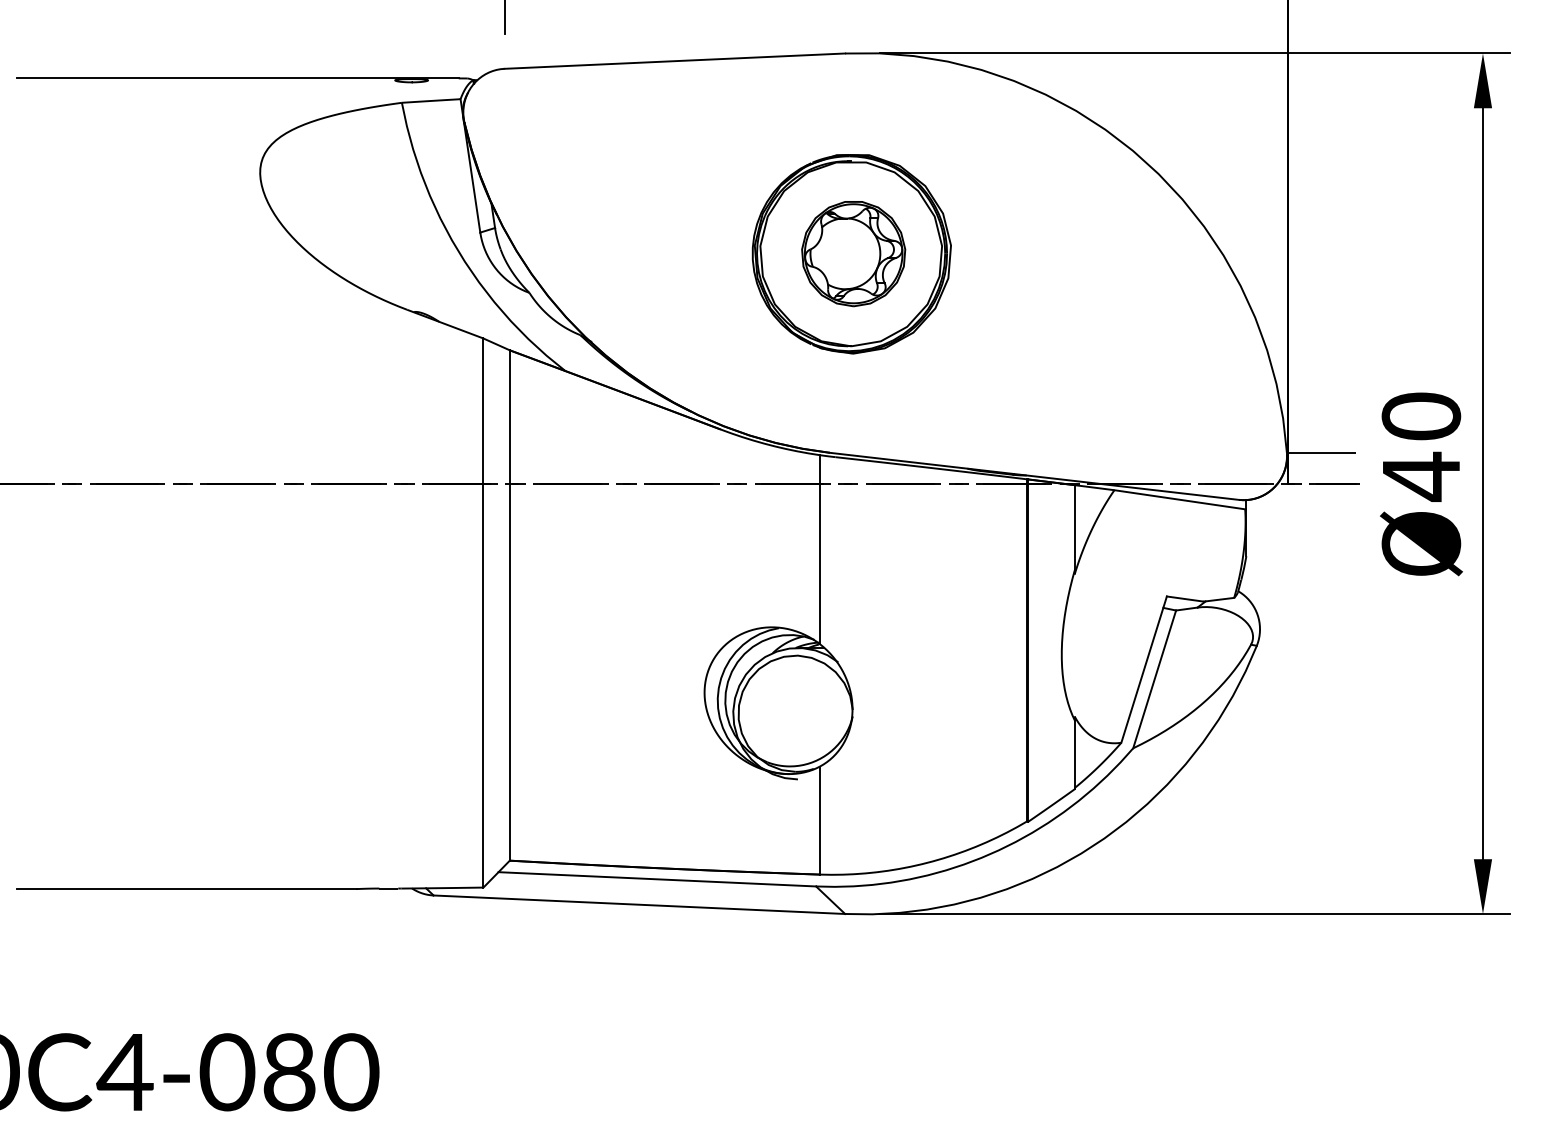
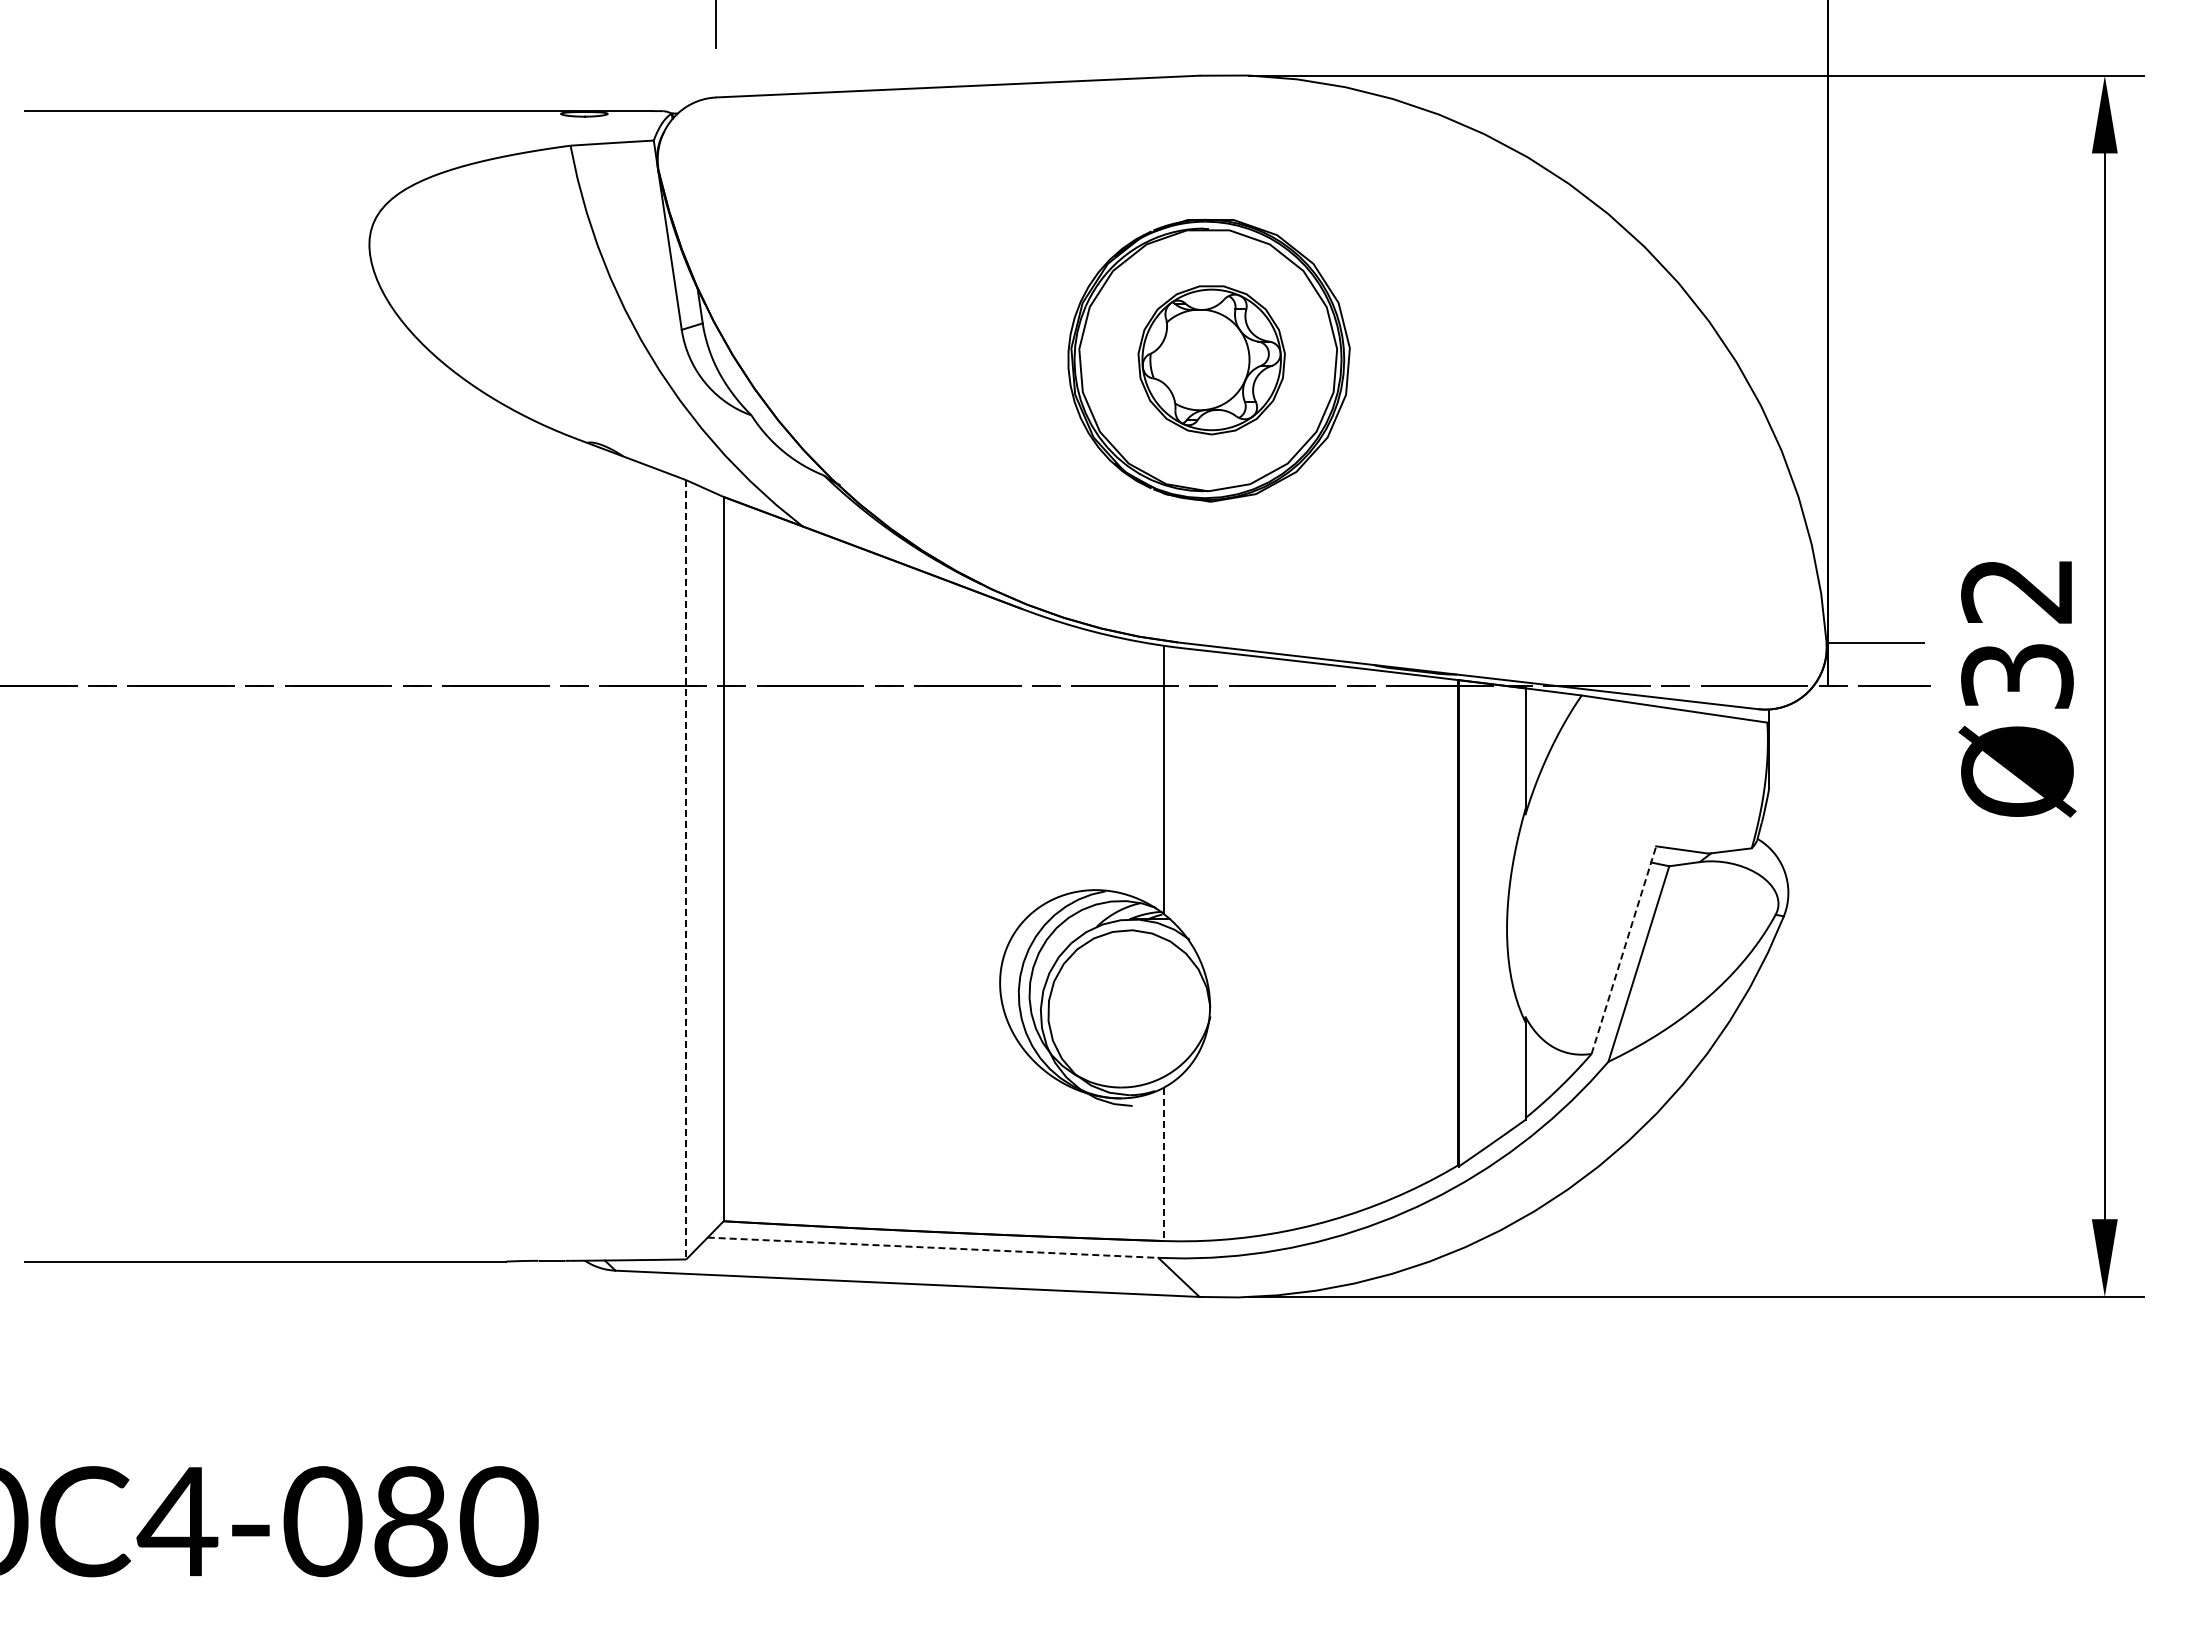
text: (1421, 447) -> (2017, 634), Ø40 -> Ø32
line: (483, 612) -> (686, 869), solid -> dashed
line: (1143, 669) -> (1623, 950), solid -> dashed
line: (819, 820) -> (1163, 1164), solid -> dashed
line: (657, 879) -> (933, 1247), solid -> dashed

